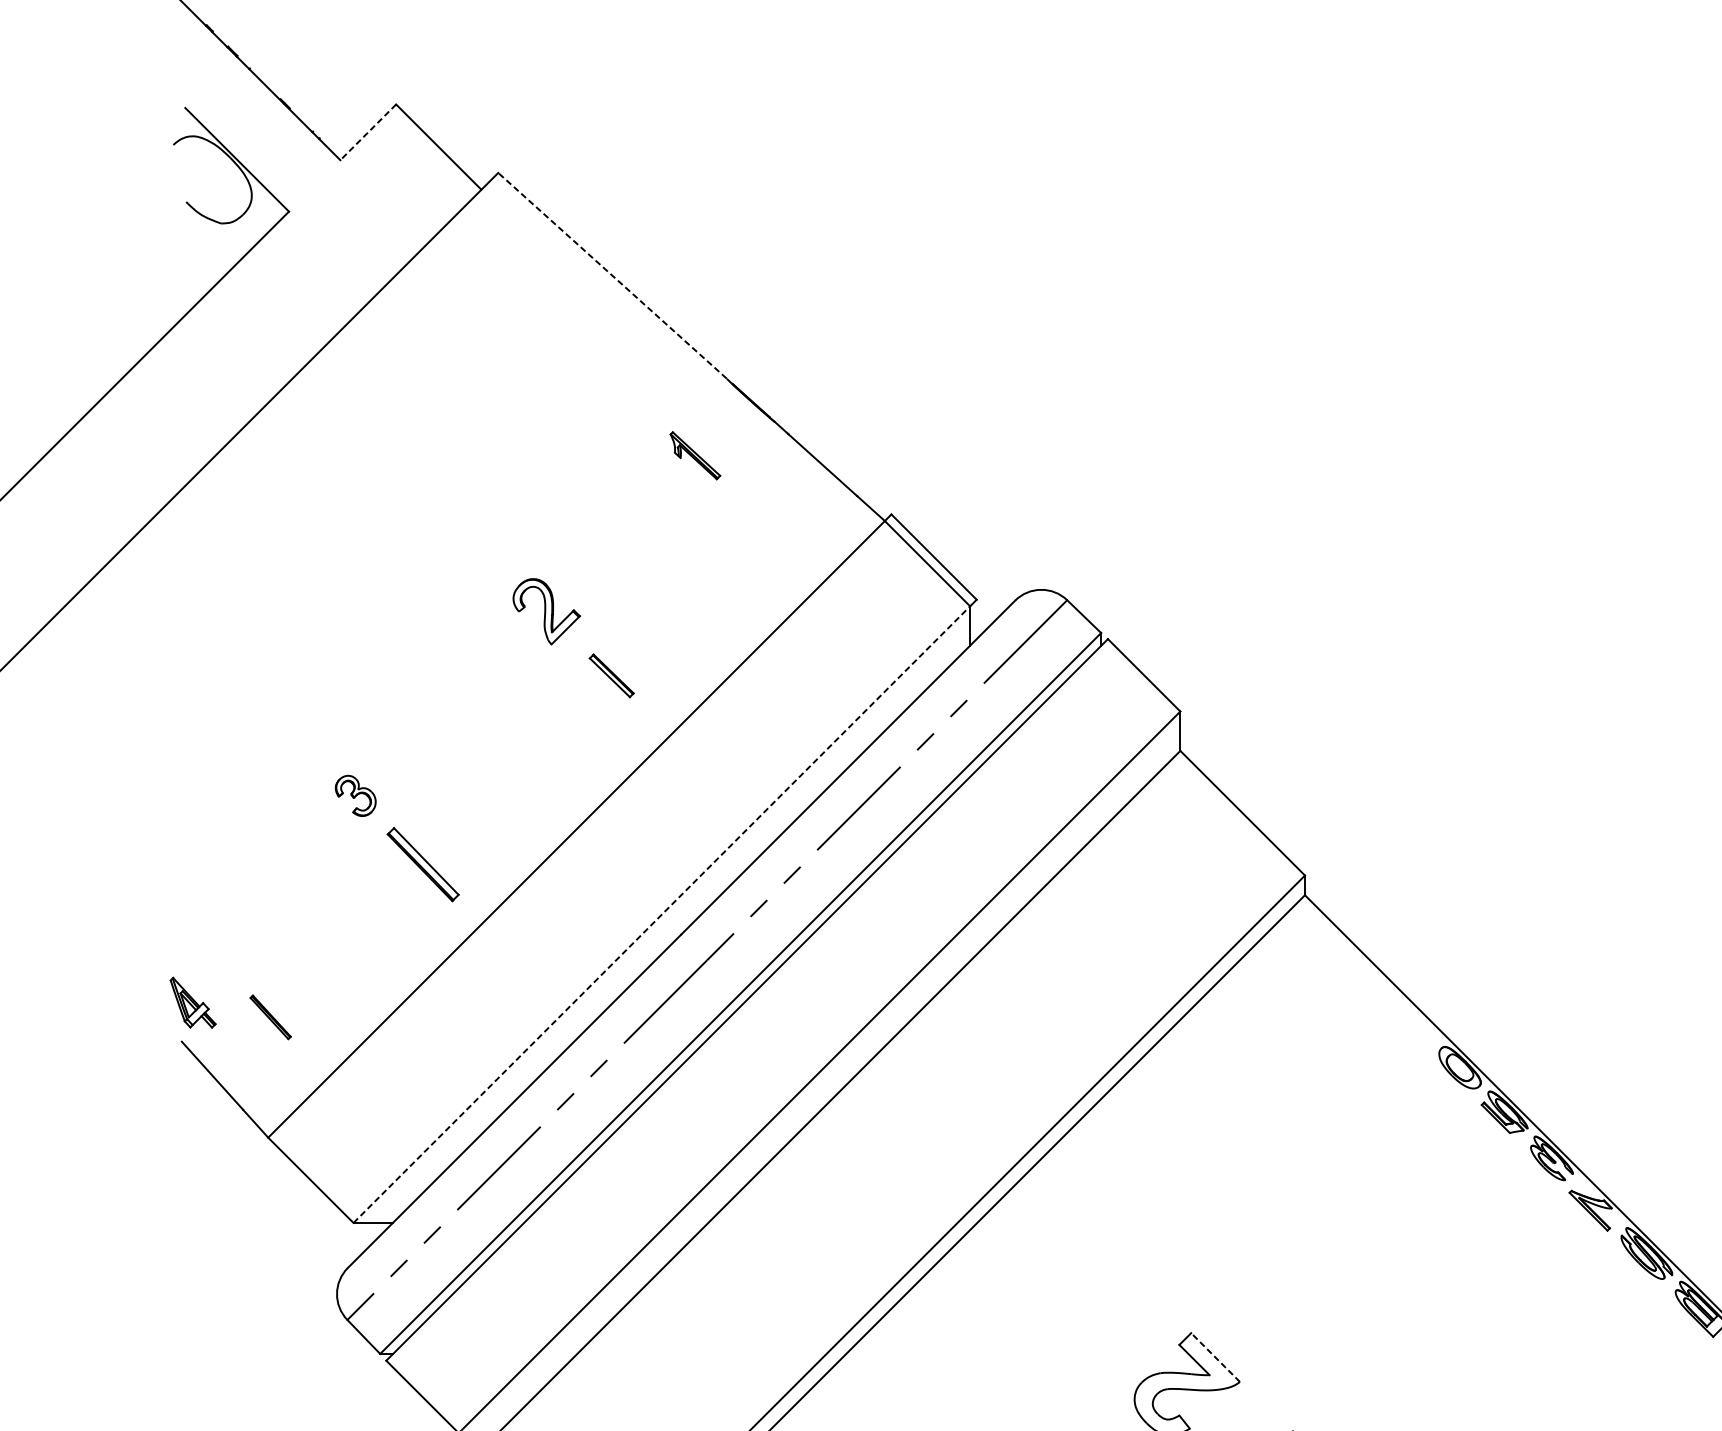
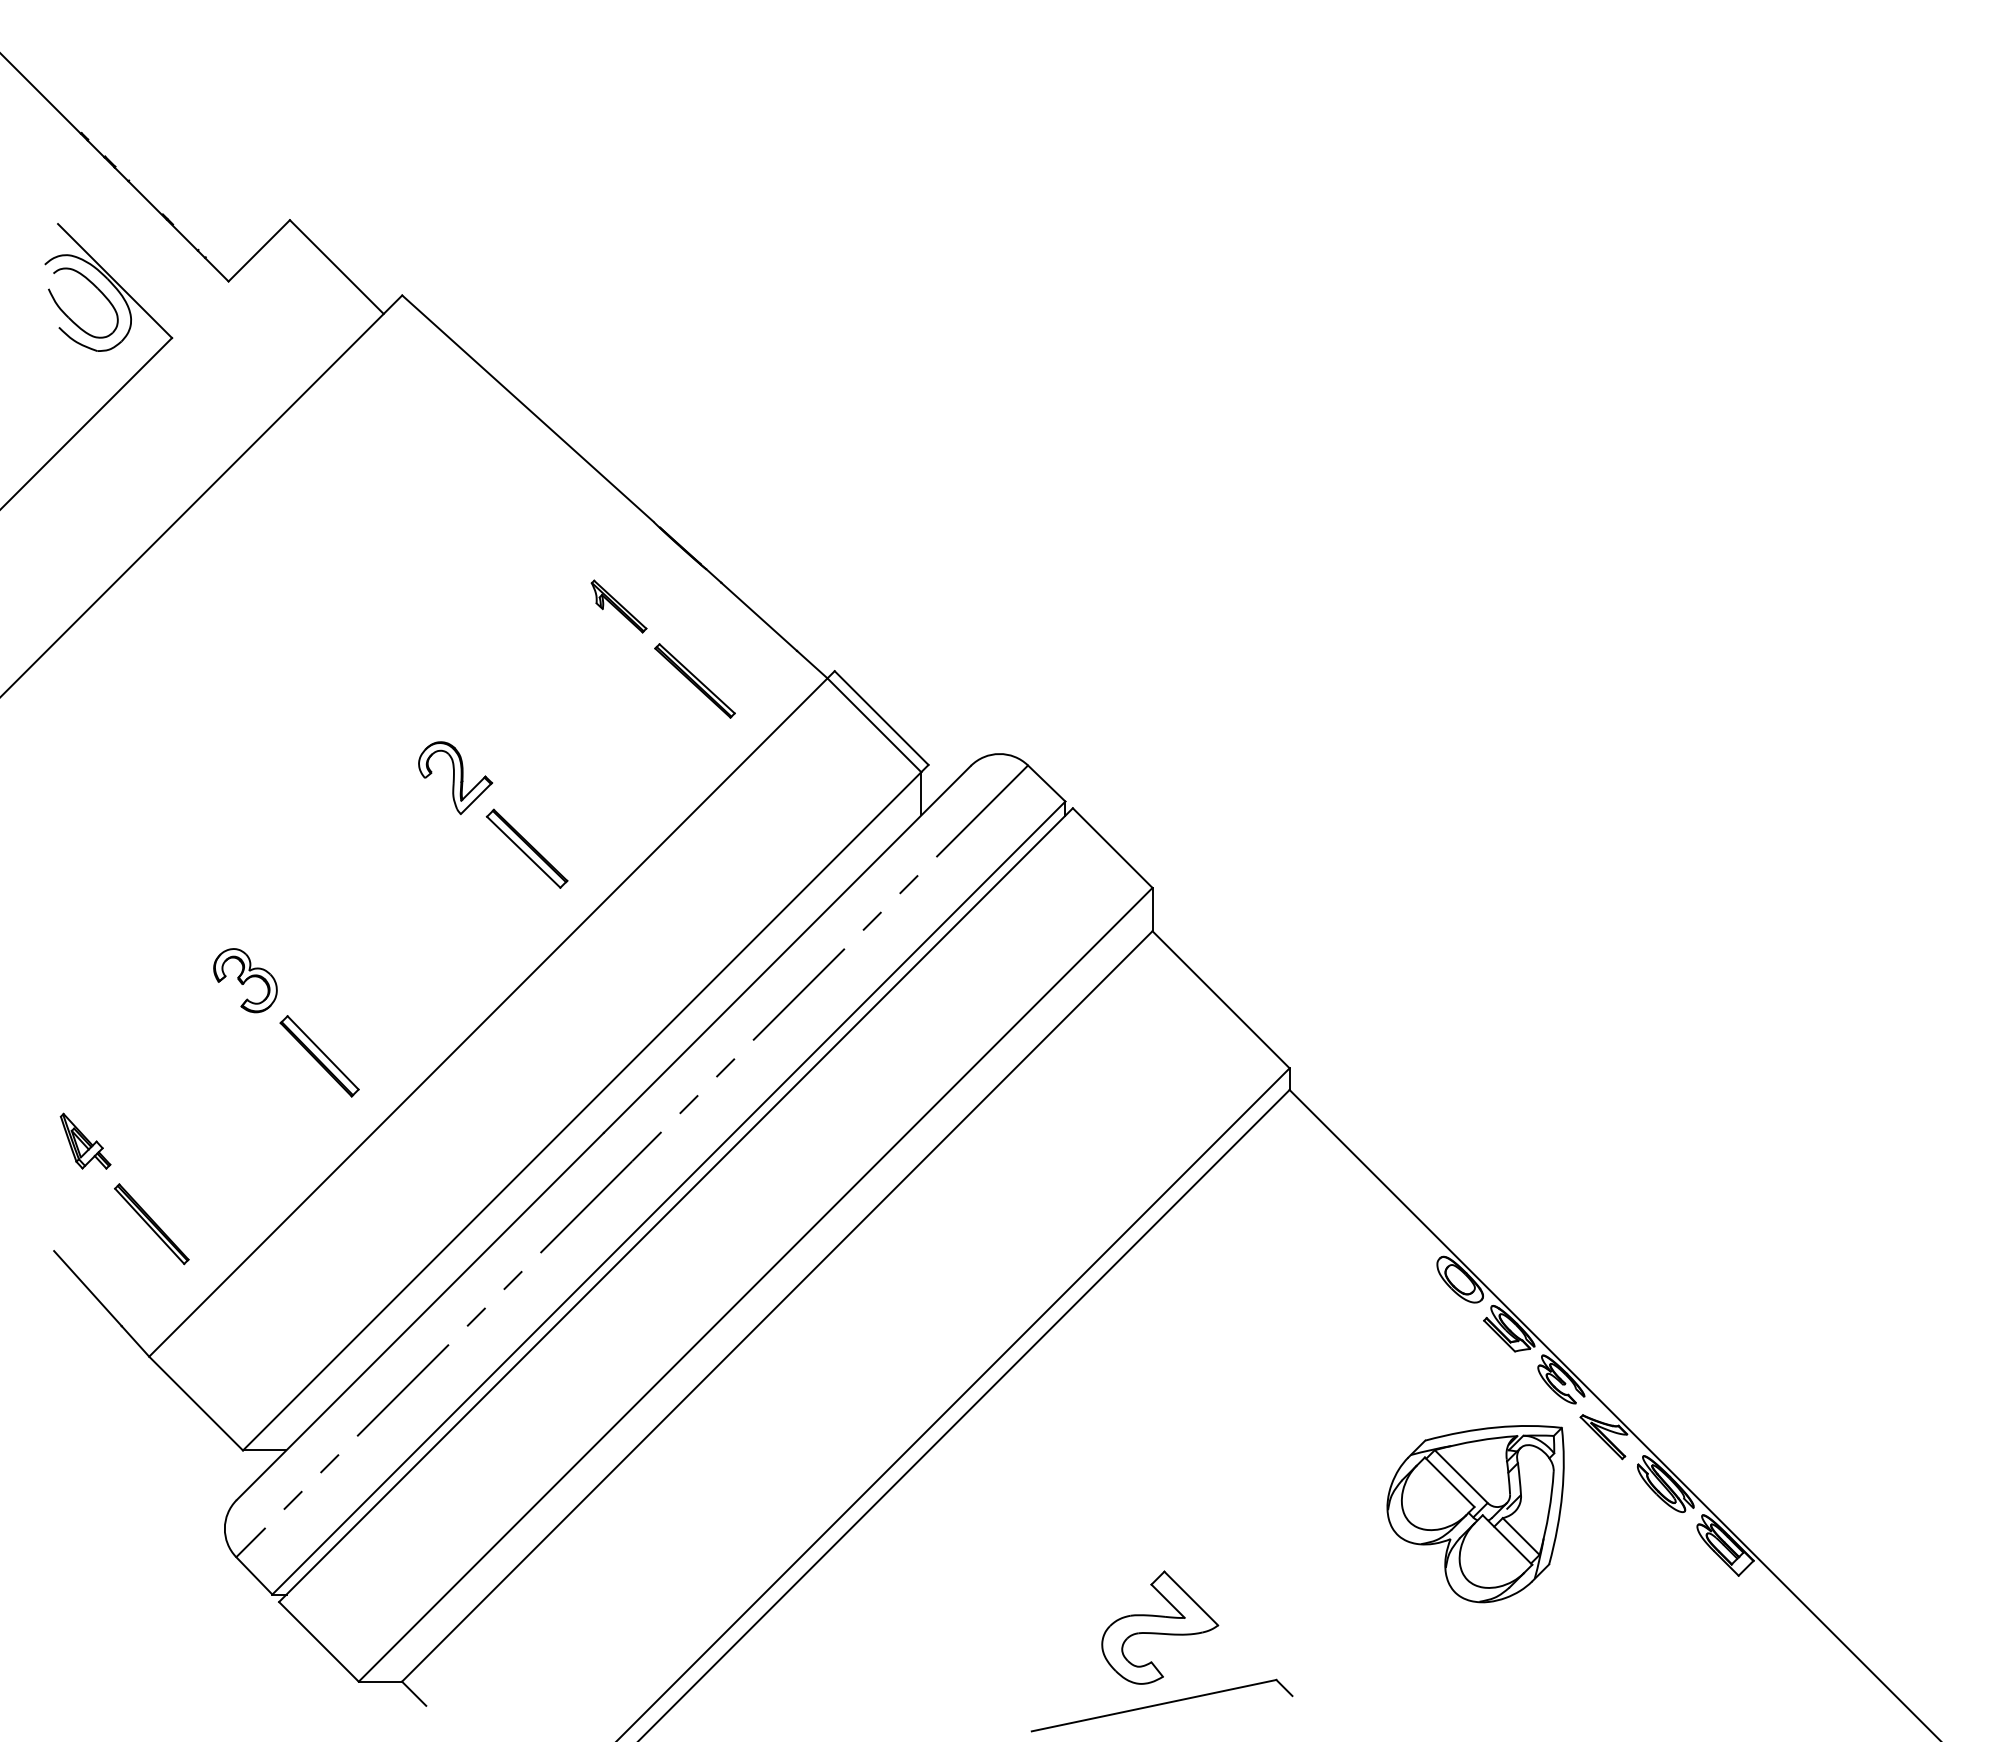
line: (367, 132) -> (258, 251), dashed -> solid
part: (220, 166) -> (96, 288), added
line: (612, 275) -> (527, 408), dashed -> solid
part: (763, 522) -> (694, 680), added
part: (611, 675) -> (526, 848), size x1.67
part: (355, 795) -> (245, 980), size x1.43
line: (662, 914) -> (582, 1111), dashed -> solid
part: (193, 1002) -> (85, 1140), moved
part: (270, 1017) -> (151, 1224), size x1.67
part: (1473, 1281) -> (1475, 1514), added
line: (1215, 1357) -> (1191, 1598), dashed -> solid

